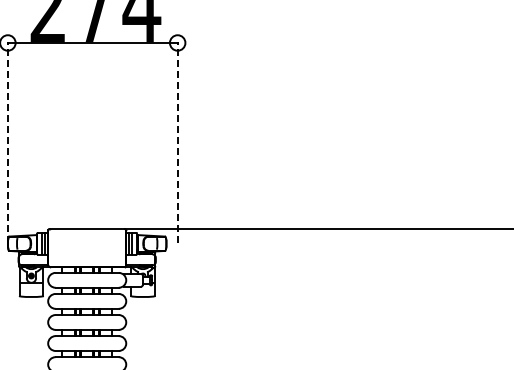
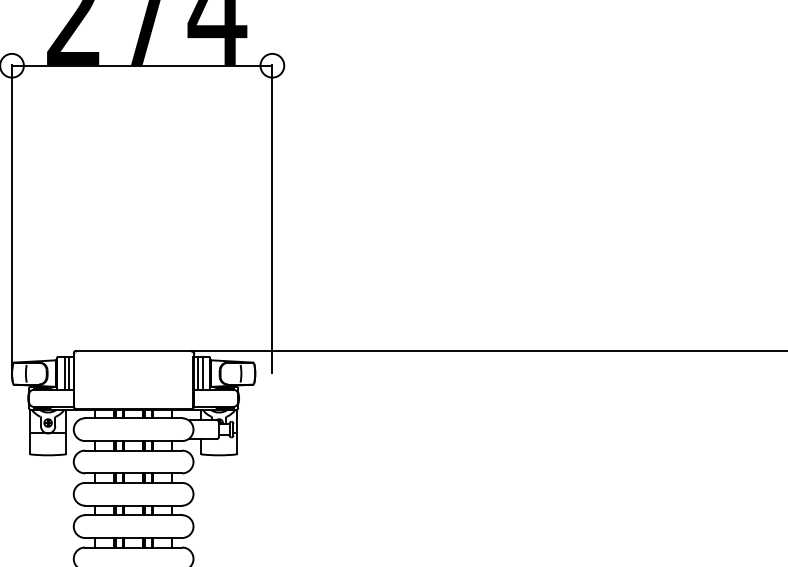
line: (7, 142) -> (11, 218), dashed -> solid
line: (177, 142) -> (272, 218), dashed -> solid

